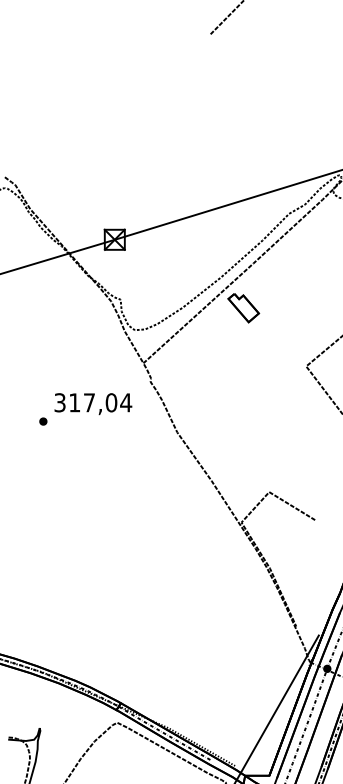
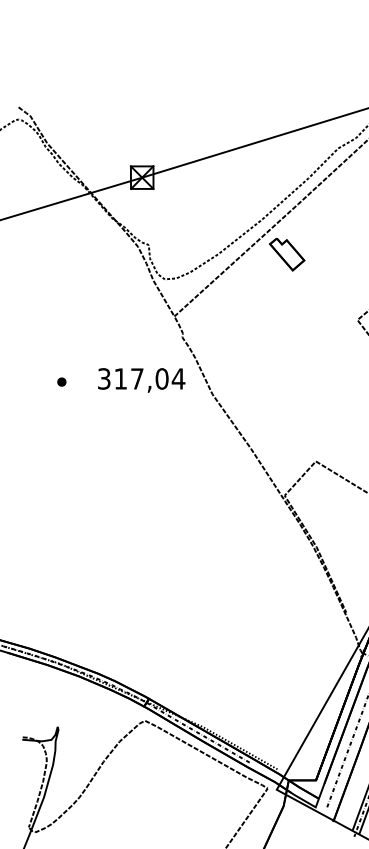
text: (93, 404) -> (141, 380), moved

